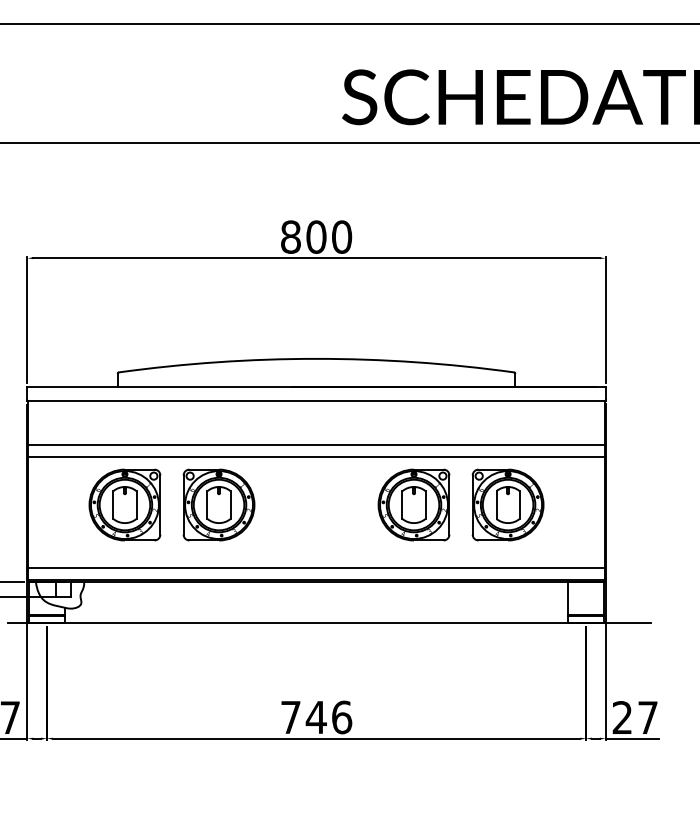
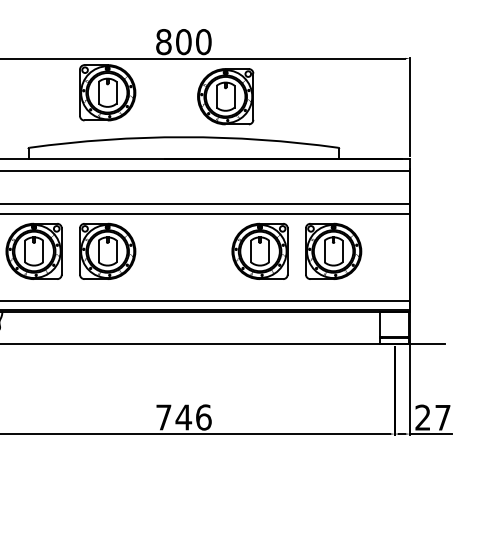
part: (218, 301) -> (107, 92), added
part: (369, 306) -> (225, 96), added

